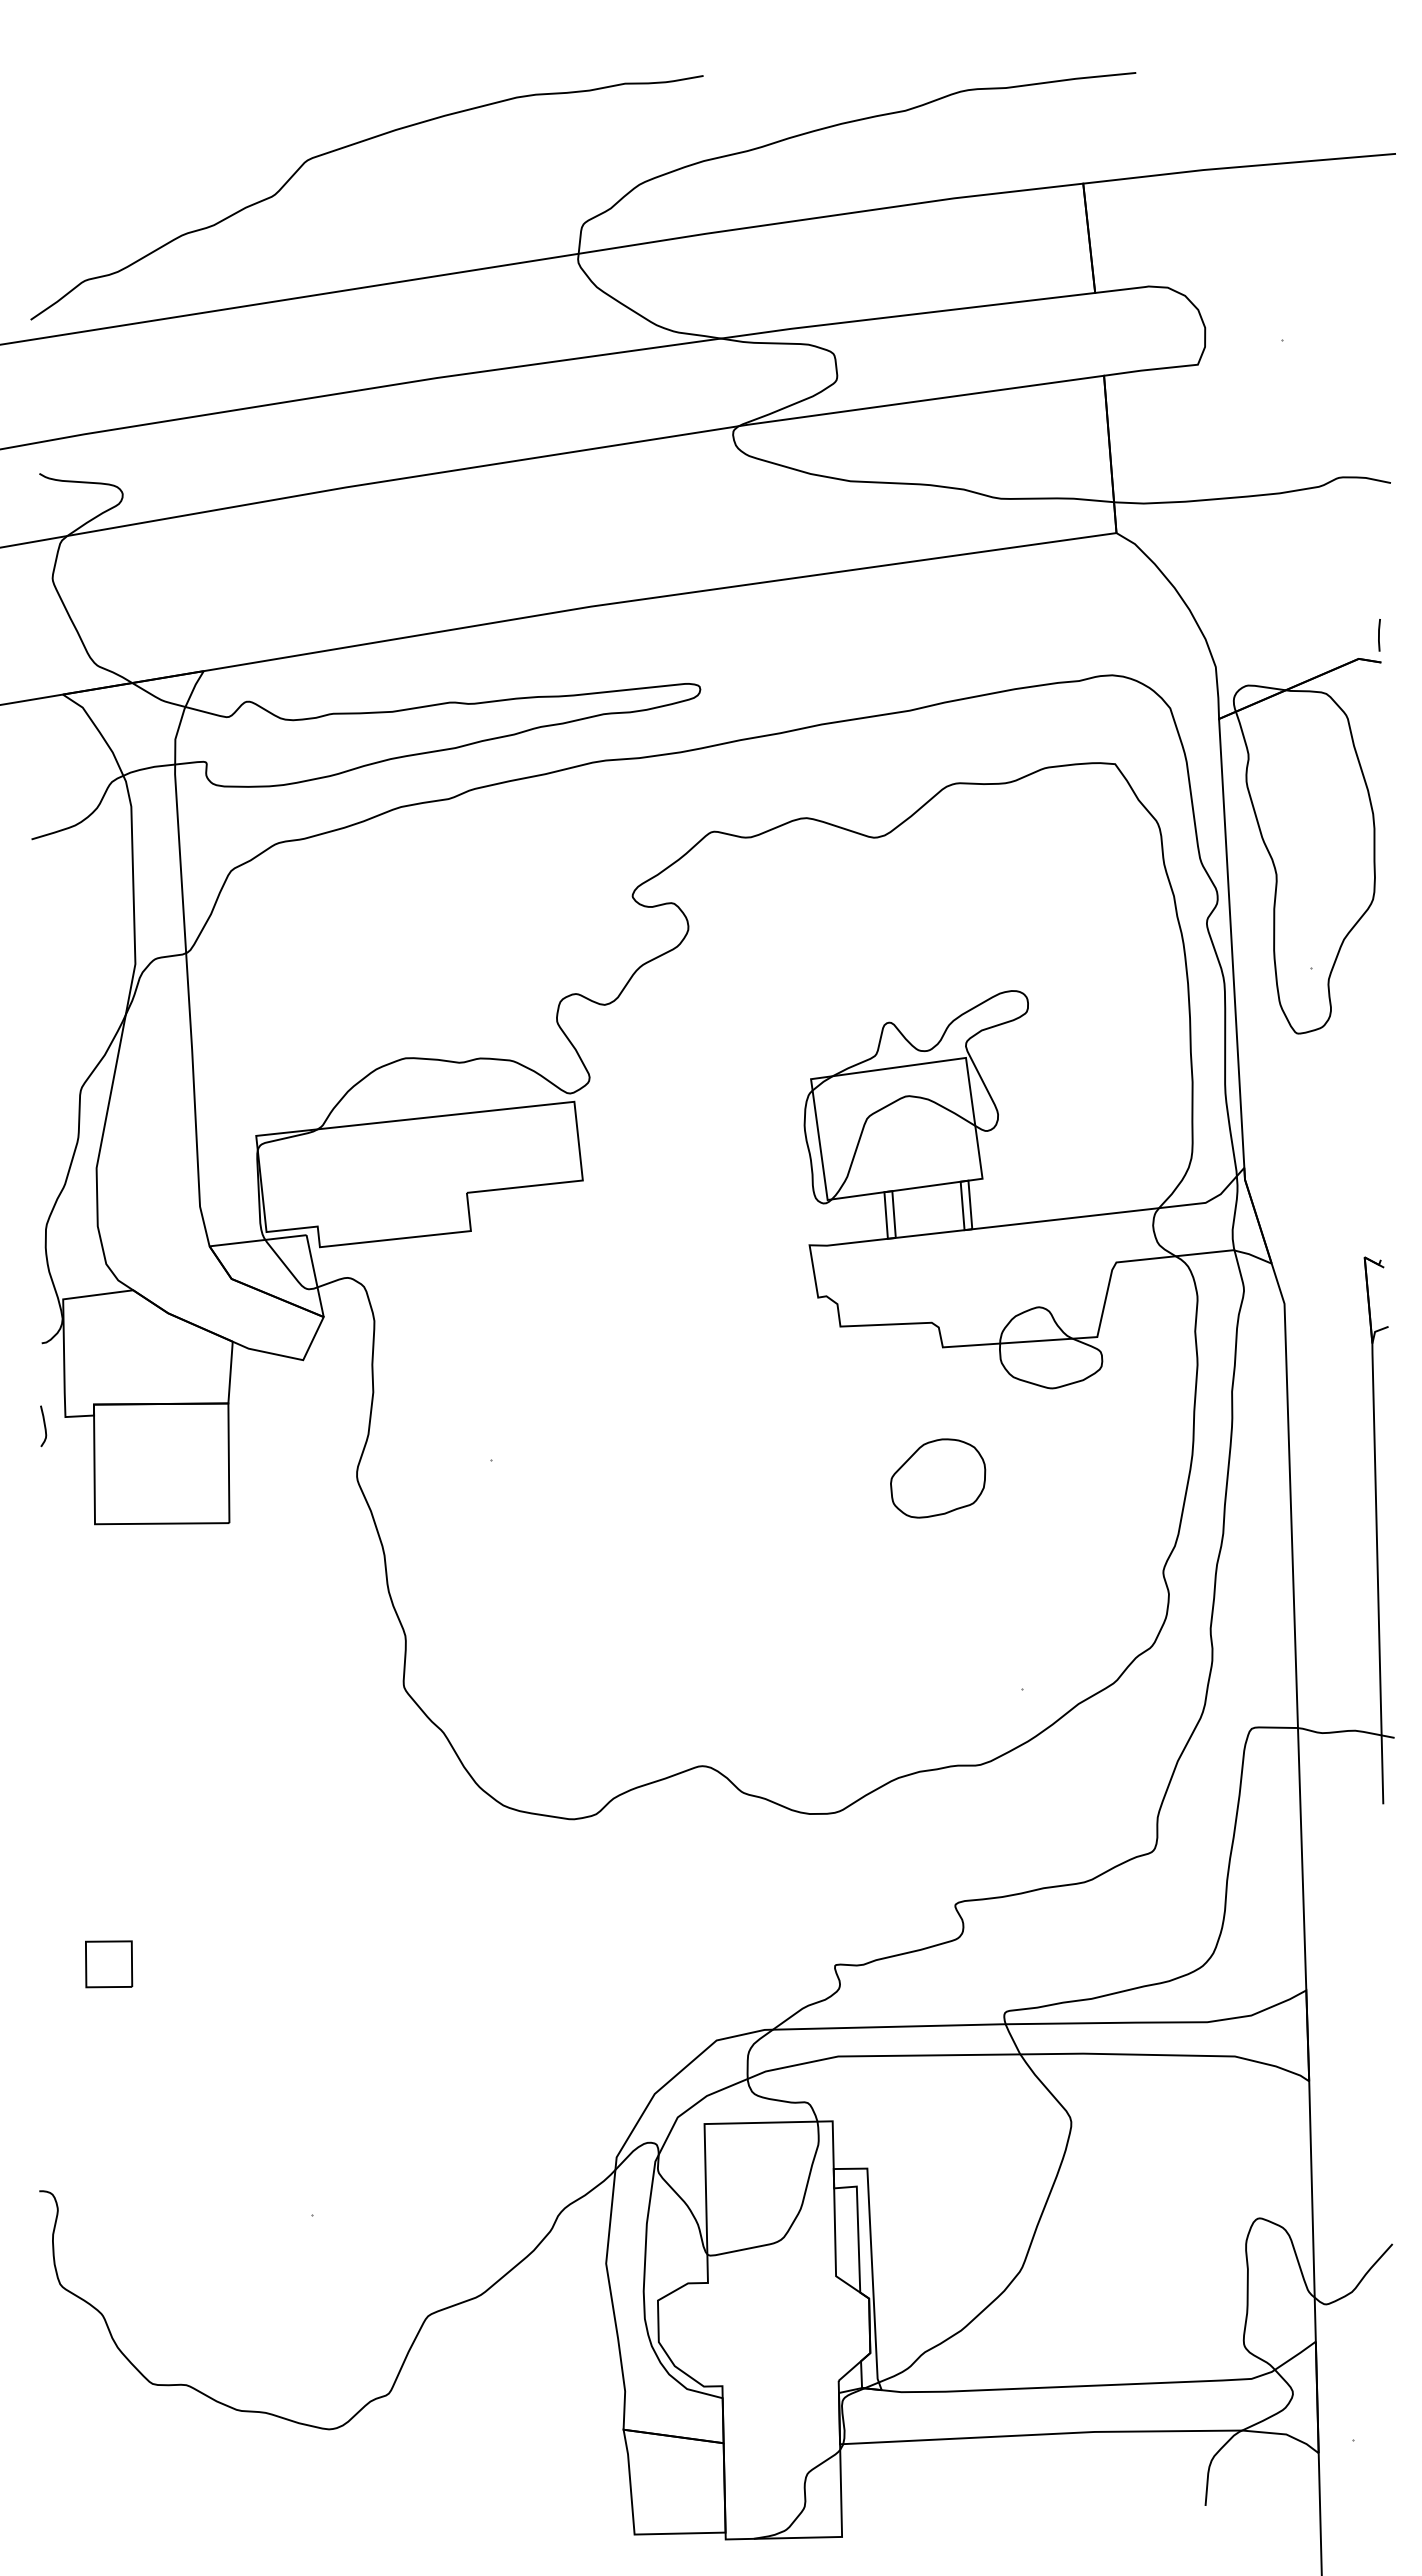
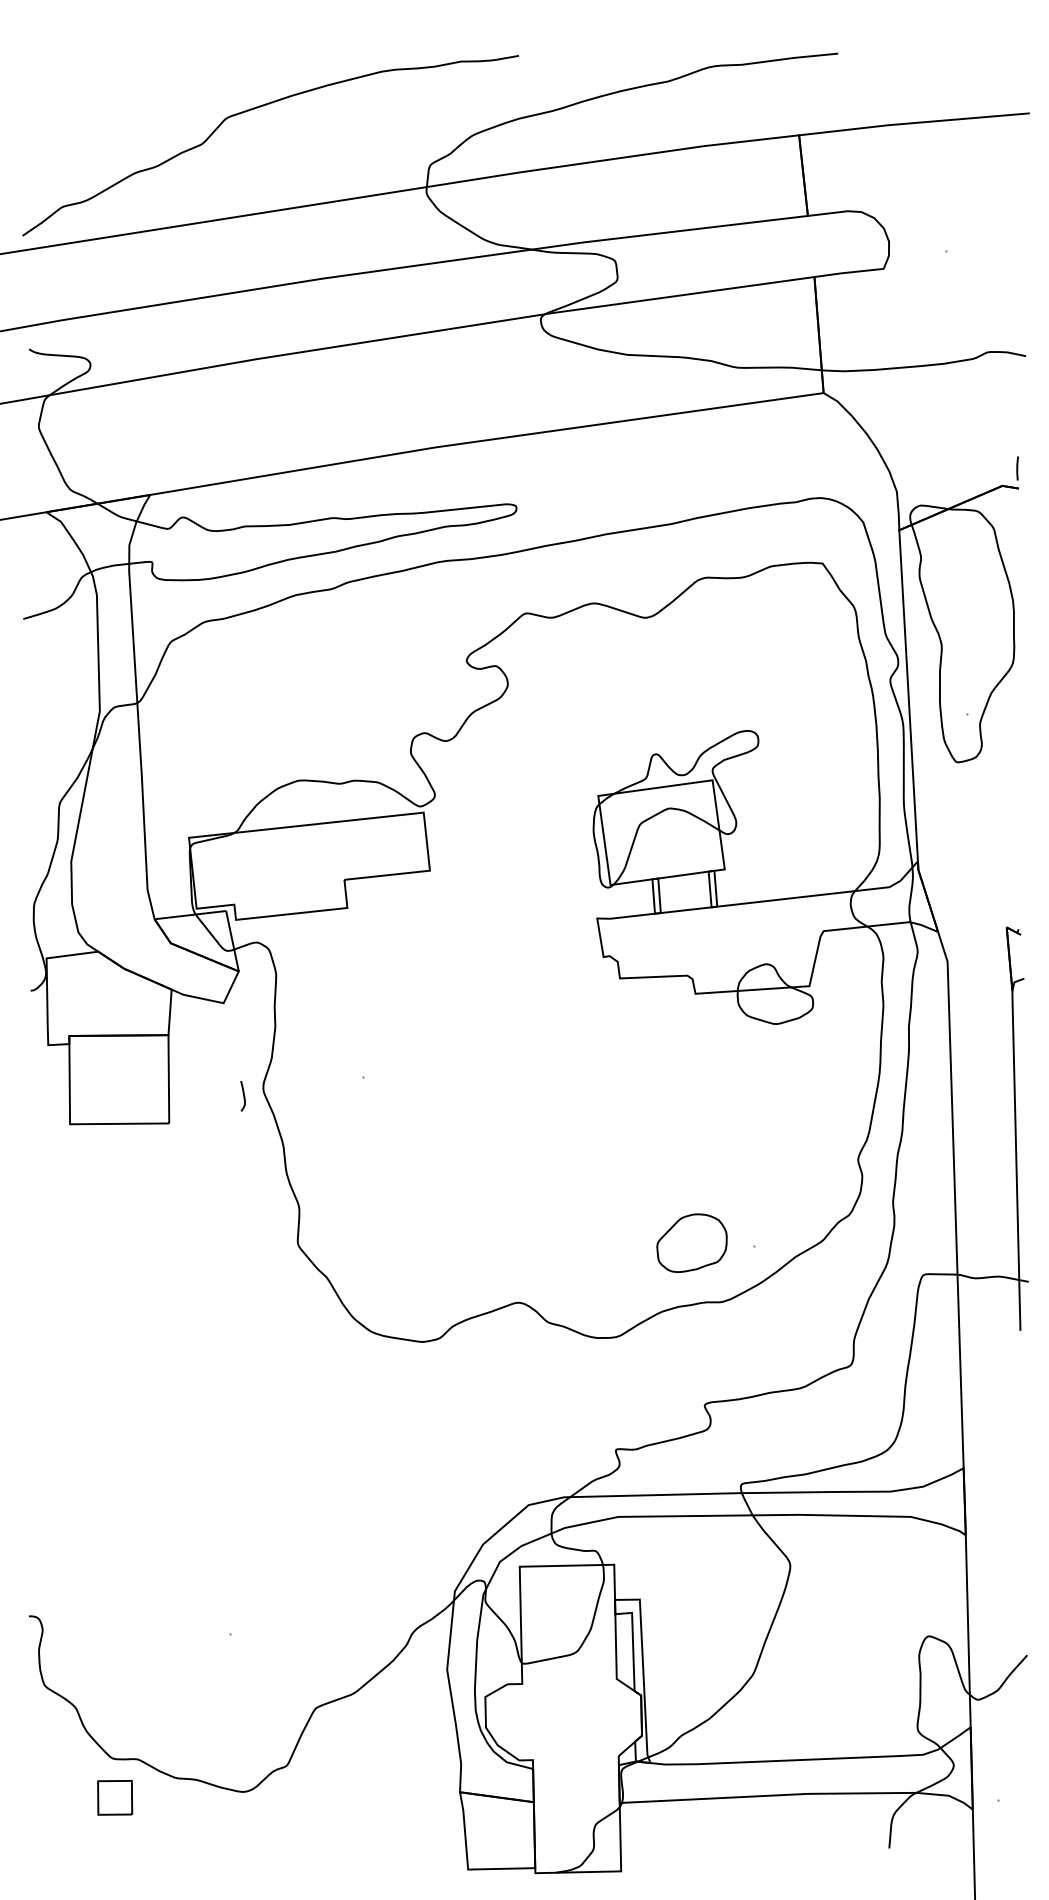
curve: (44, 1426) -> (243, 1096), moved
part: (938, 1478) -> (692, 1243), moved
part: (109, 1964) -> (115, 1797), moved

